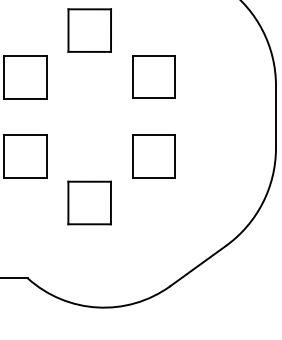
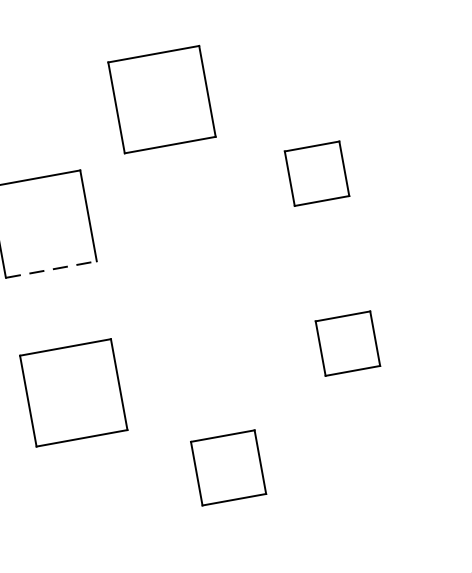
part: (153, 76) -> (315, 172), size x0.6
line: (26, 98) -> (53, 269), solid -> dashed
part: (153, 156) -> (346, 343), size x0.6
part: (89, 202) -> (228, 466), size x0.7

